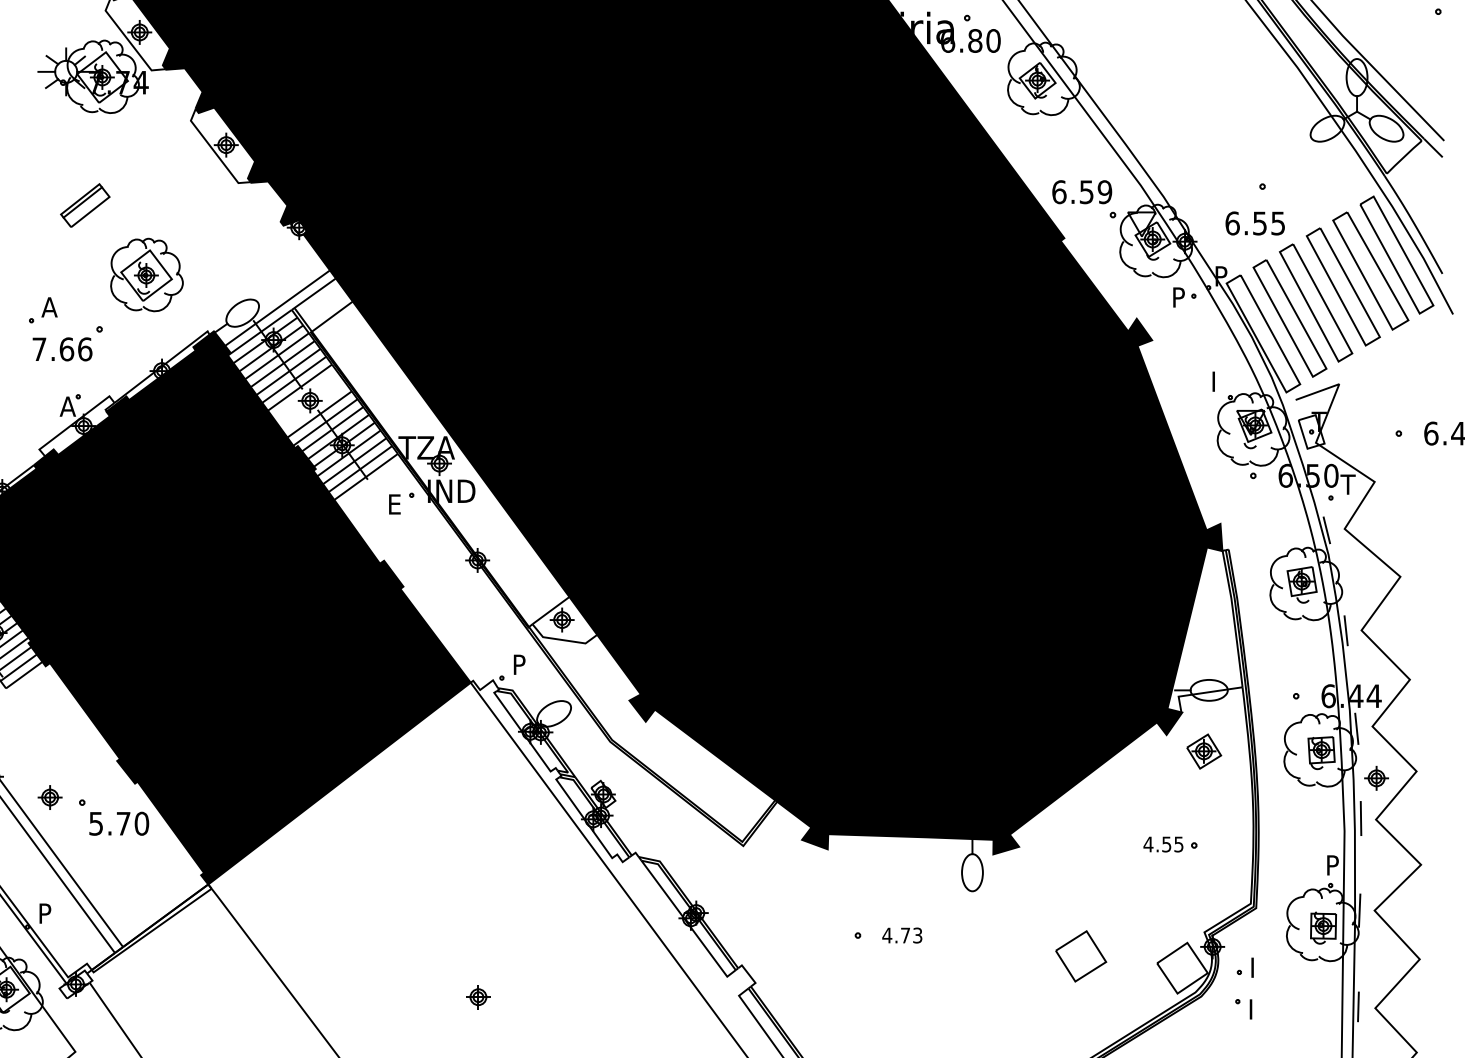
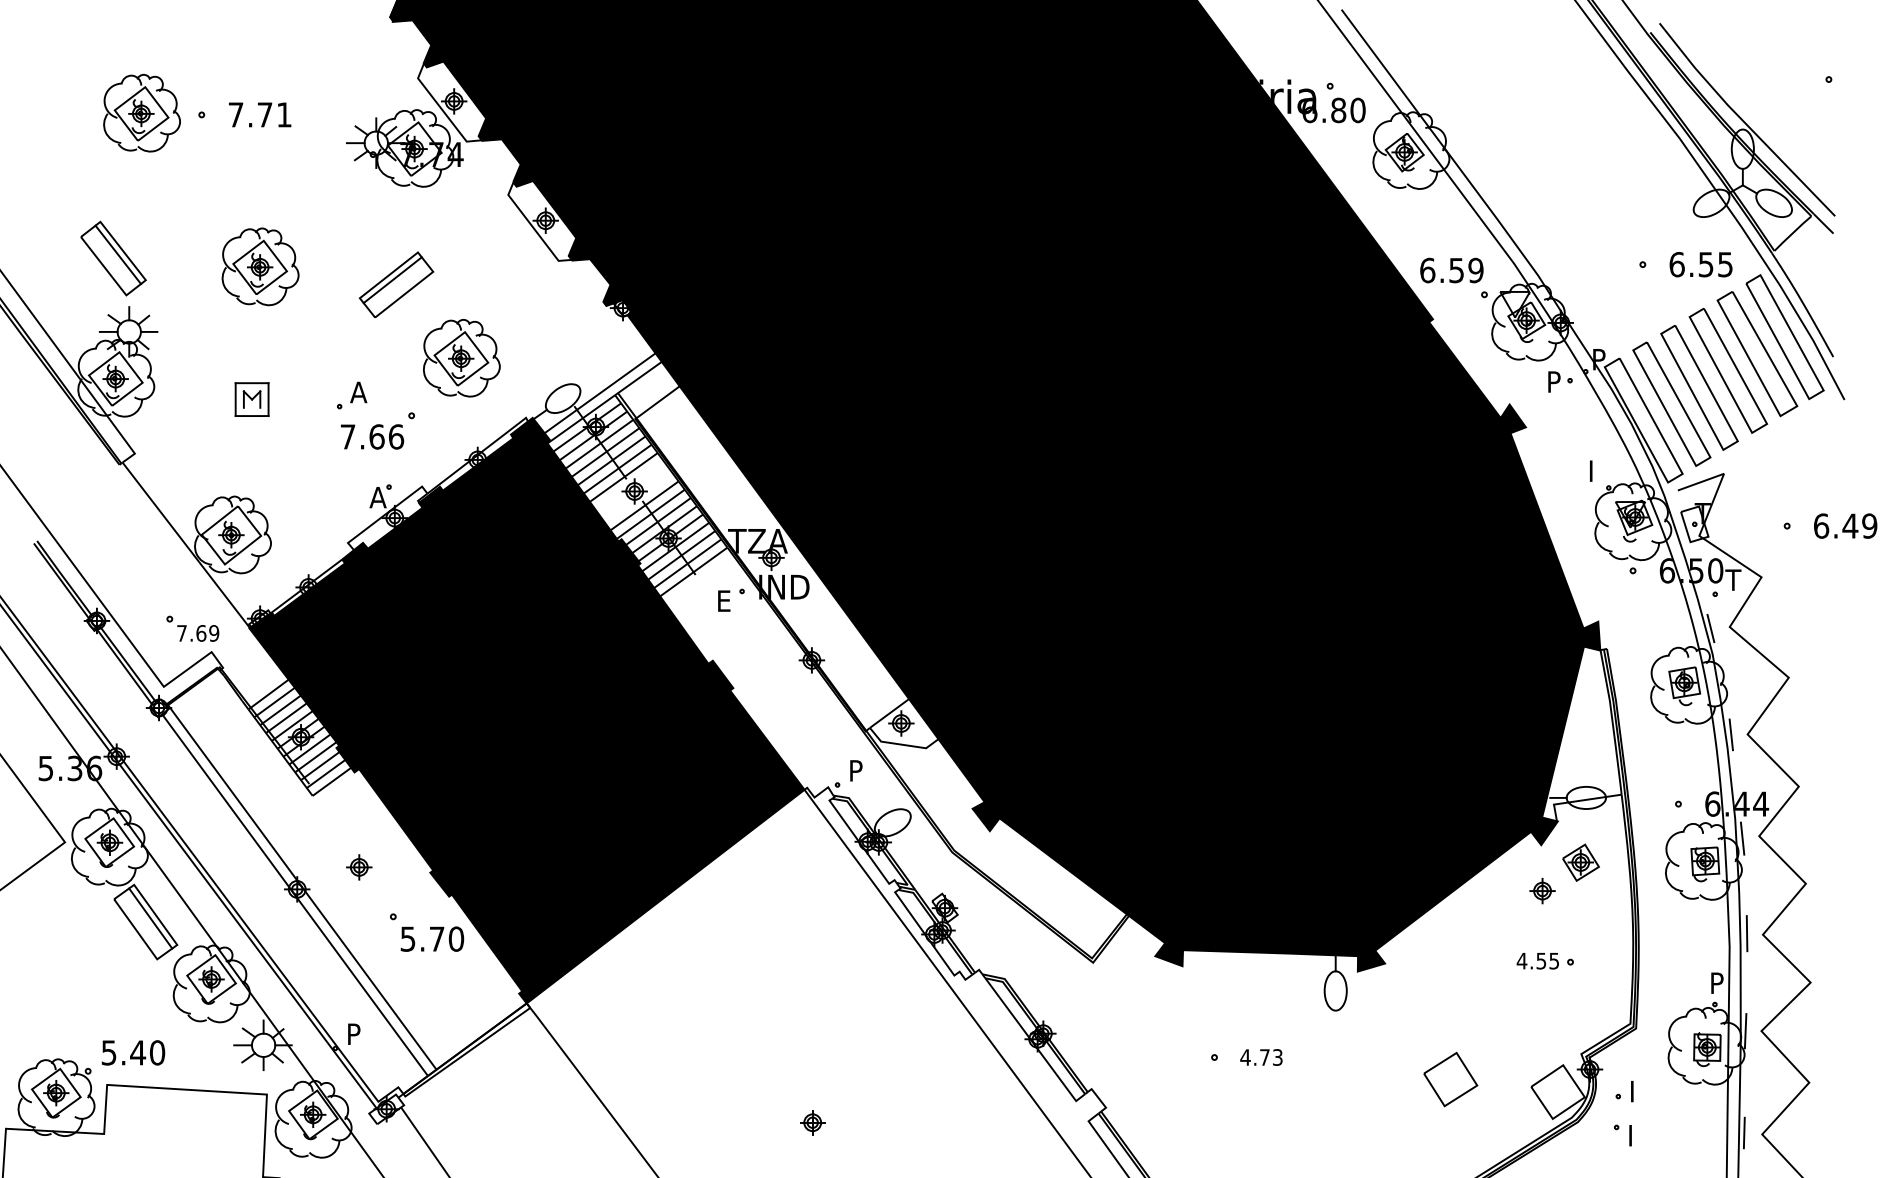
part: (85, 205) -> (396, 284), size x1.43
text: (1254, 223) -> (1700, 264), moved
part: (1376, 777) -> (1542, 890), moved
part: (50, 797) -> (359, 867), moved

